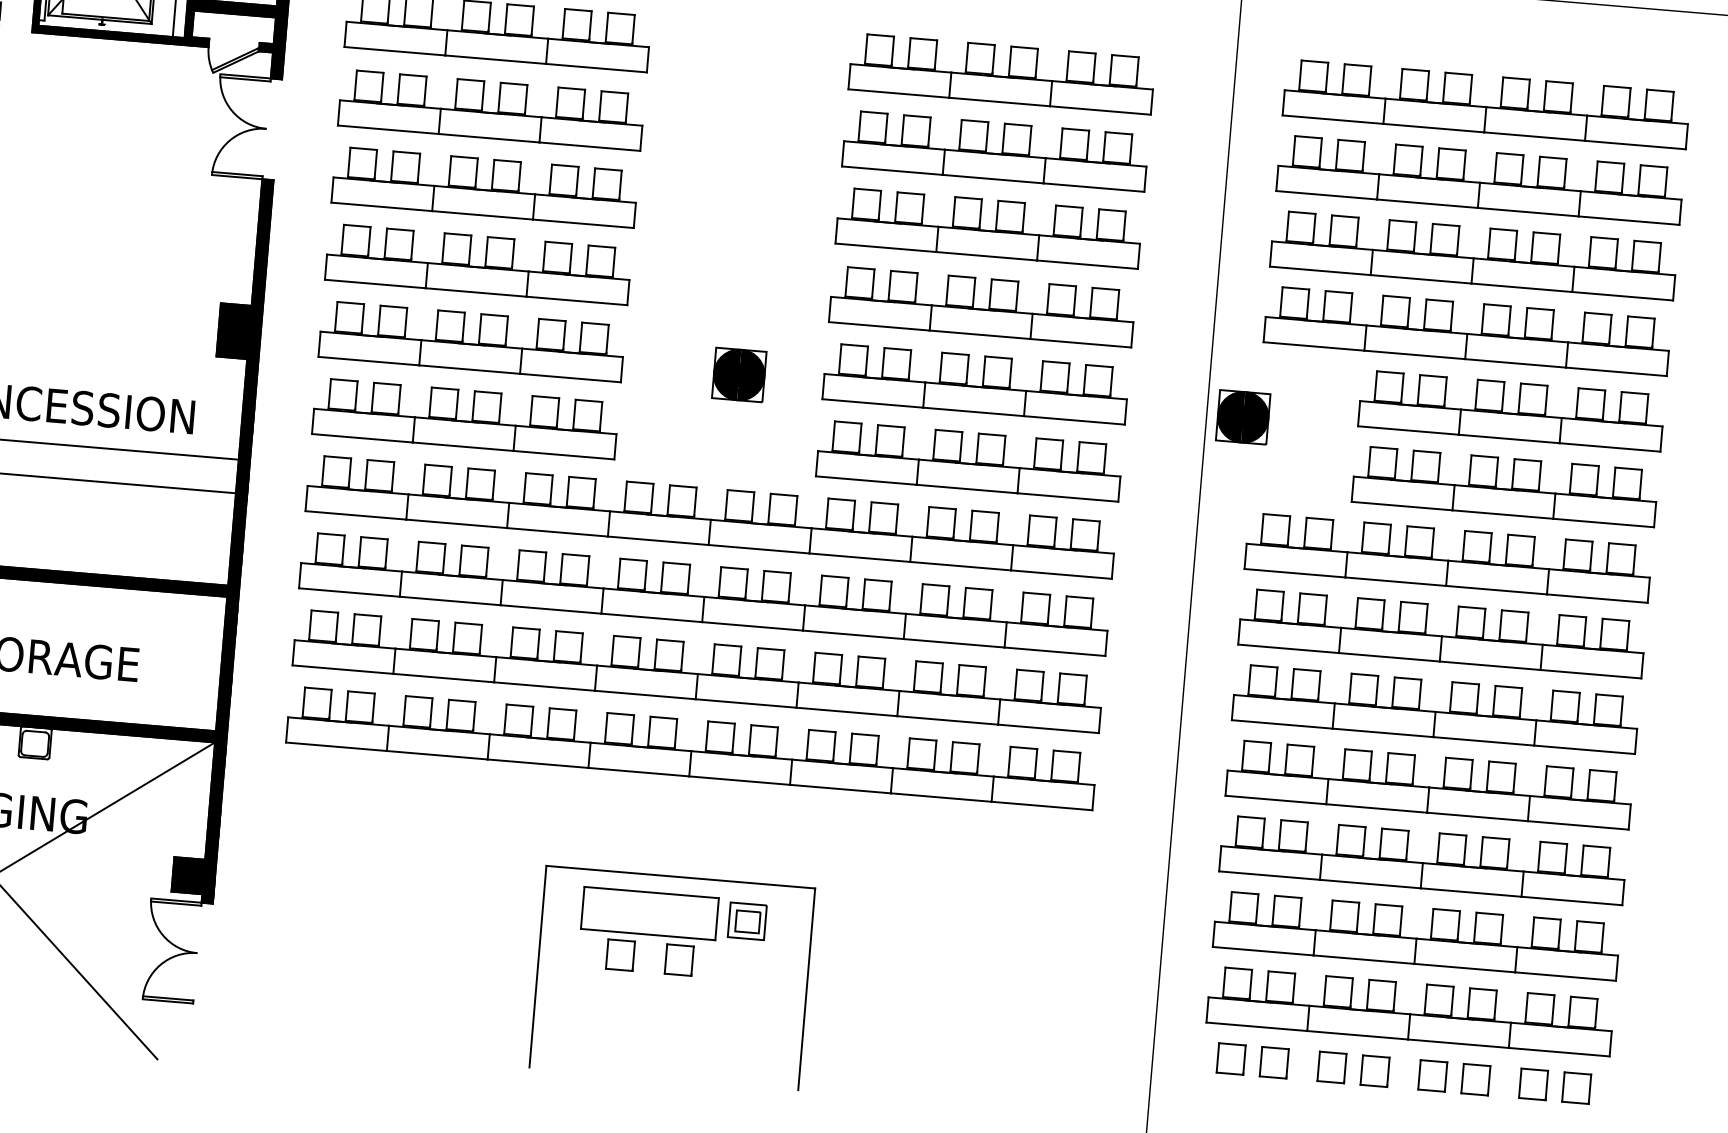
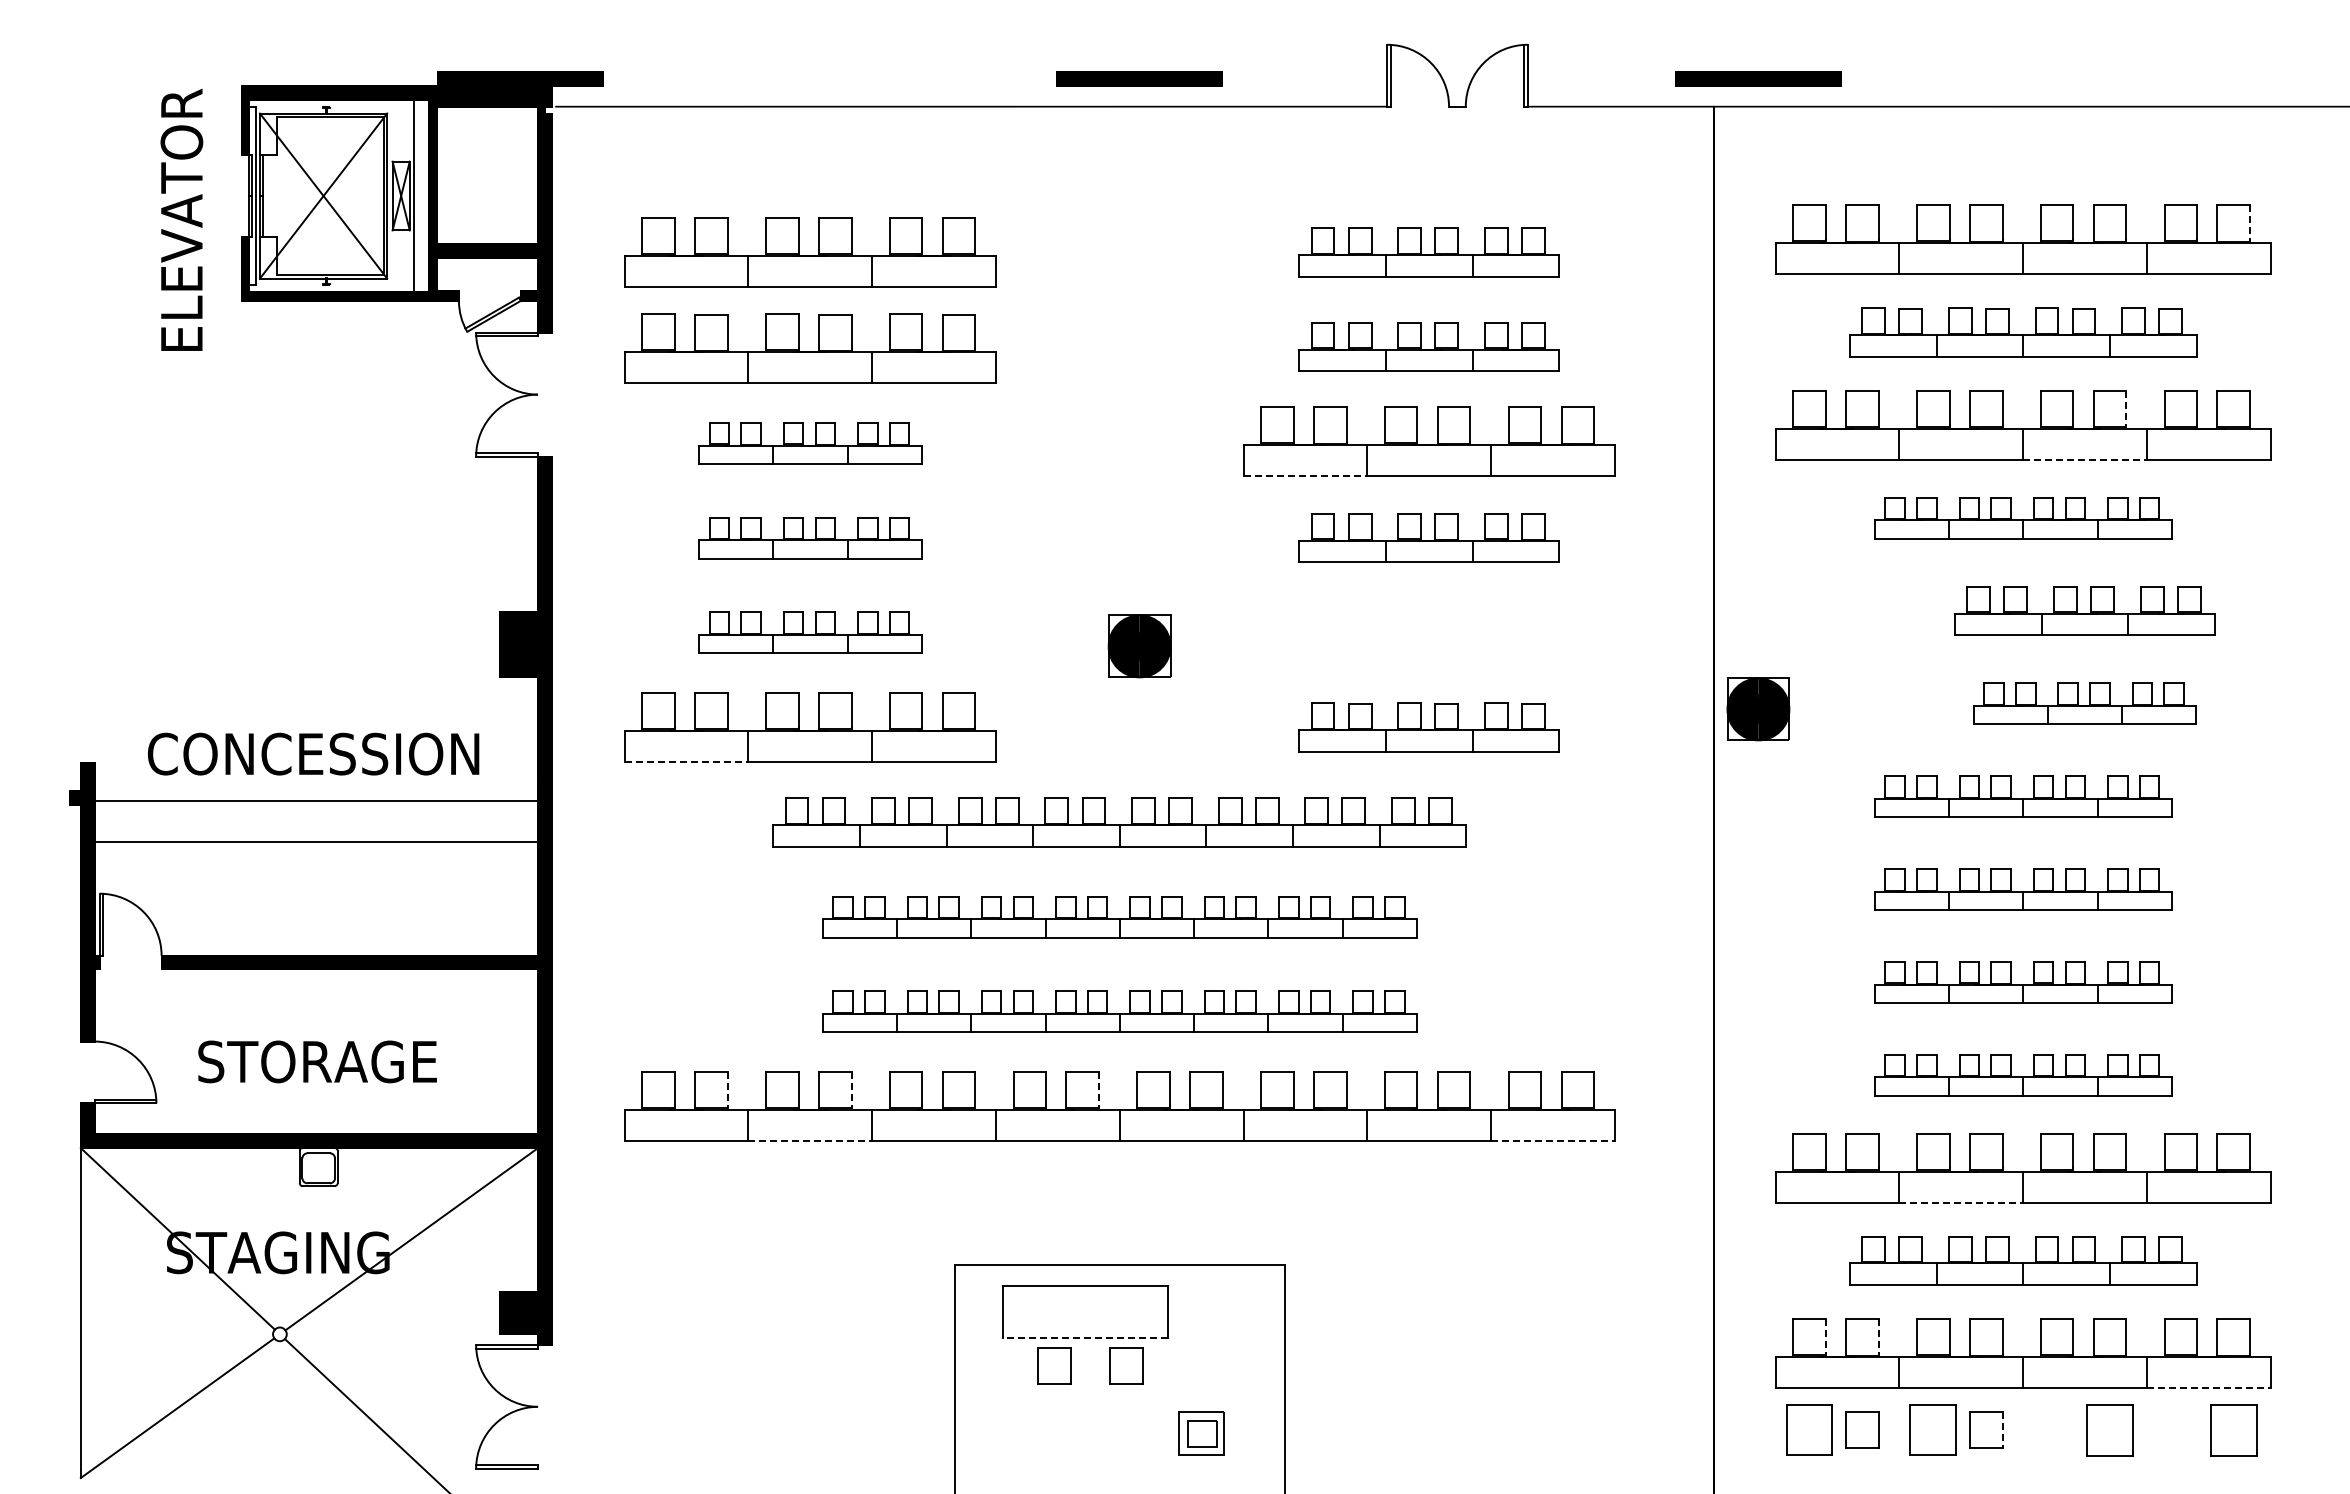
part: (1002, 74) -> (1429, 252), size x0.7
line: (1672, 106) -> (2250, 223), solid -> dashed
part: (995, 151) -> (1429, 347), size x0.7
part: (1480, 179) -> (2023, 332), size x0.7
part: (485, 187) -> (810, 443), size x0.6
line: (885, 248) -> (1305, 476), solid -> dashed
line: (1559, 248) -> (2126, 408), solid -> dashed
part: (478, 264) -> (810, 538), size x0.6
line: (1522, 287) -> (2085, 459), solid -> dashed
part: (982, 306) -> (1429, 538), size x0.7
part: (1467, 331) -> (2023, 518), size x0.6
part: (472, 341) -> (810, 632), size x0.6
part: (976, 383) -> (1429, 632), removed
part: (1511, 411) -> (2084, 611), size x0.7
part: (1243, 417) -> (1758, 709), moved
line: (362, 438) -> (686, 762), solid -> dashed
part: (969, 460) -> (1429, 727), size x0.7
part: (1504, 486) -> (2084, 703), size x0.6
part: (710, 517) -> (1119, 822), size x0.7
part: (1448, 557) -> (2023, 796), size x0.6
part: (704, 594) -> (1119, 917), size x0.6
part: (1442, 633) -> (2023, 889), size x0.6
part: (697, 670) -> (1119, 1011), size x0.6
line: (373, 707) -> (727, 1089), solid -> dashed
part: (1436, 709) -> (2023, 982), size x0.6
line: (474, 716) -> (851, 1089), solid -> dashed
line: (676, 733) -> (1099, 1089), solid -> dashed
line: (437, 754) -> (810, 1140), solid -> dashed
part: (1429, 784) -> (2023, 1075), size x0.6
line: (1041, 805) -> (1552, 1140), solid -> dashed
line: (1370, 884) -> (1961, 1202), solid -> dashed
part: (747, 921) -> (1201, 1433), moved
line: (647, 934) -> (1085, 1338), solid -> dashed
part: (1417, 935) -> (2023, 1260), size x0.7
line: (1250, 983) -> (1825, 1336), solid -> dashed
line: (1293, 988) -> (1878, 1337), solid -> dashed
line: (1558, 1052) -> (2208, 1388), solid -> dashed
part: (1231, 1058) -> (1809, 1429), size x1.4
part: (1332, 1067) -> (1933, 1429), size x1.4
line: (1388, 1071) -> (2002, 1429), solid -> dashed
part: (1432, 1075) -> (2056, 1429), removed
part: (1475, 1079) -> (2109, 1429), size x1.4
part: (1533, 1083) -> (2180, 1429), removed
part: (1576, 1087) -> (2233, 1429), size x1.4

